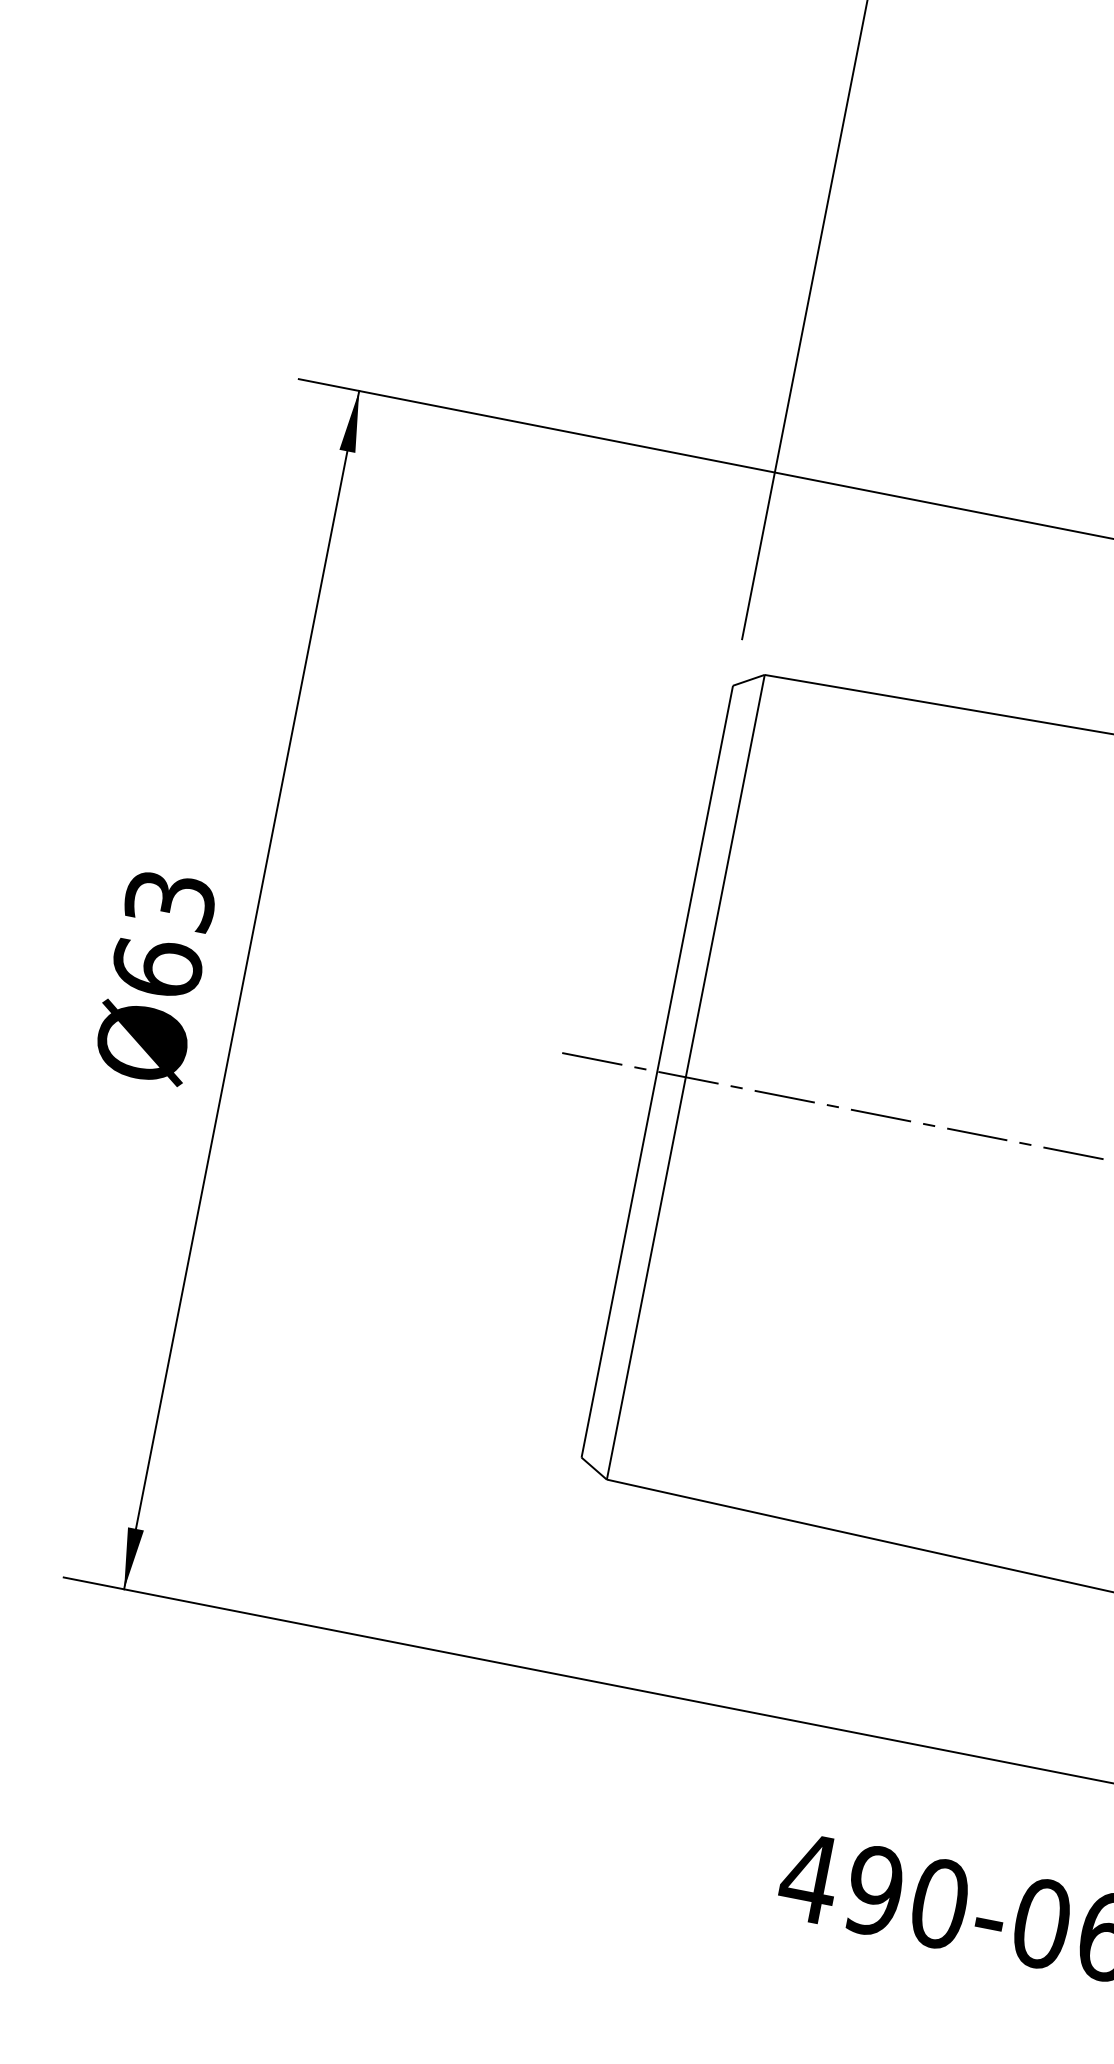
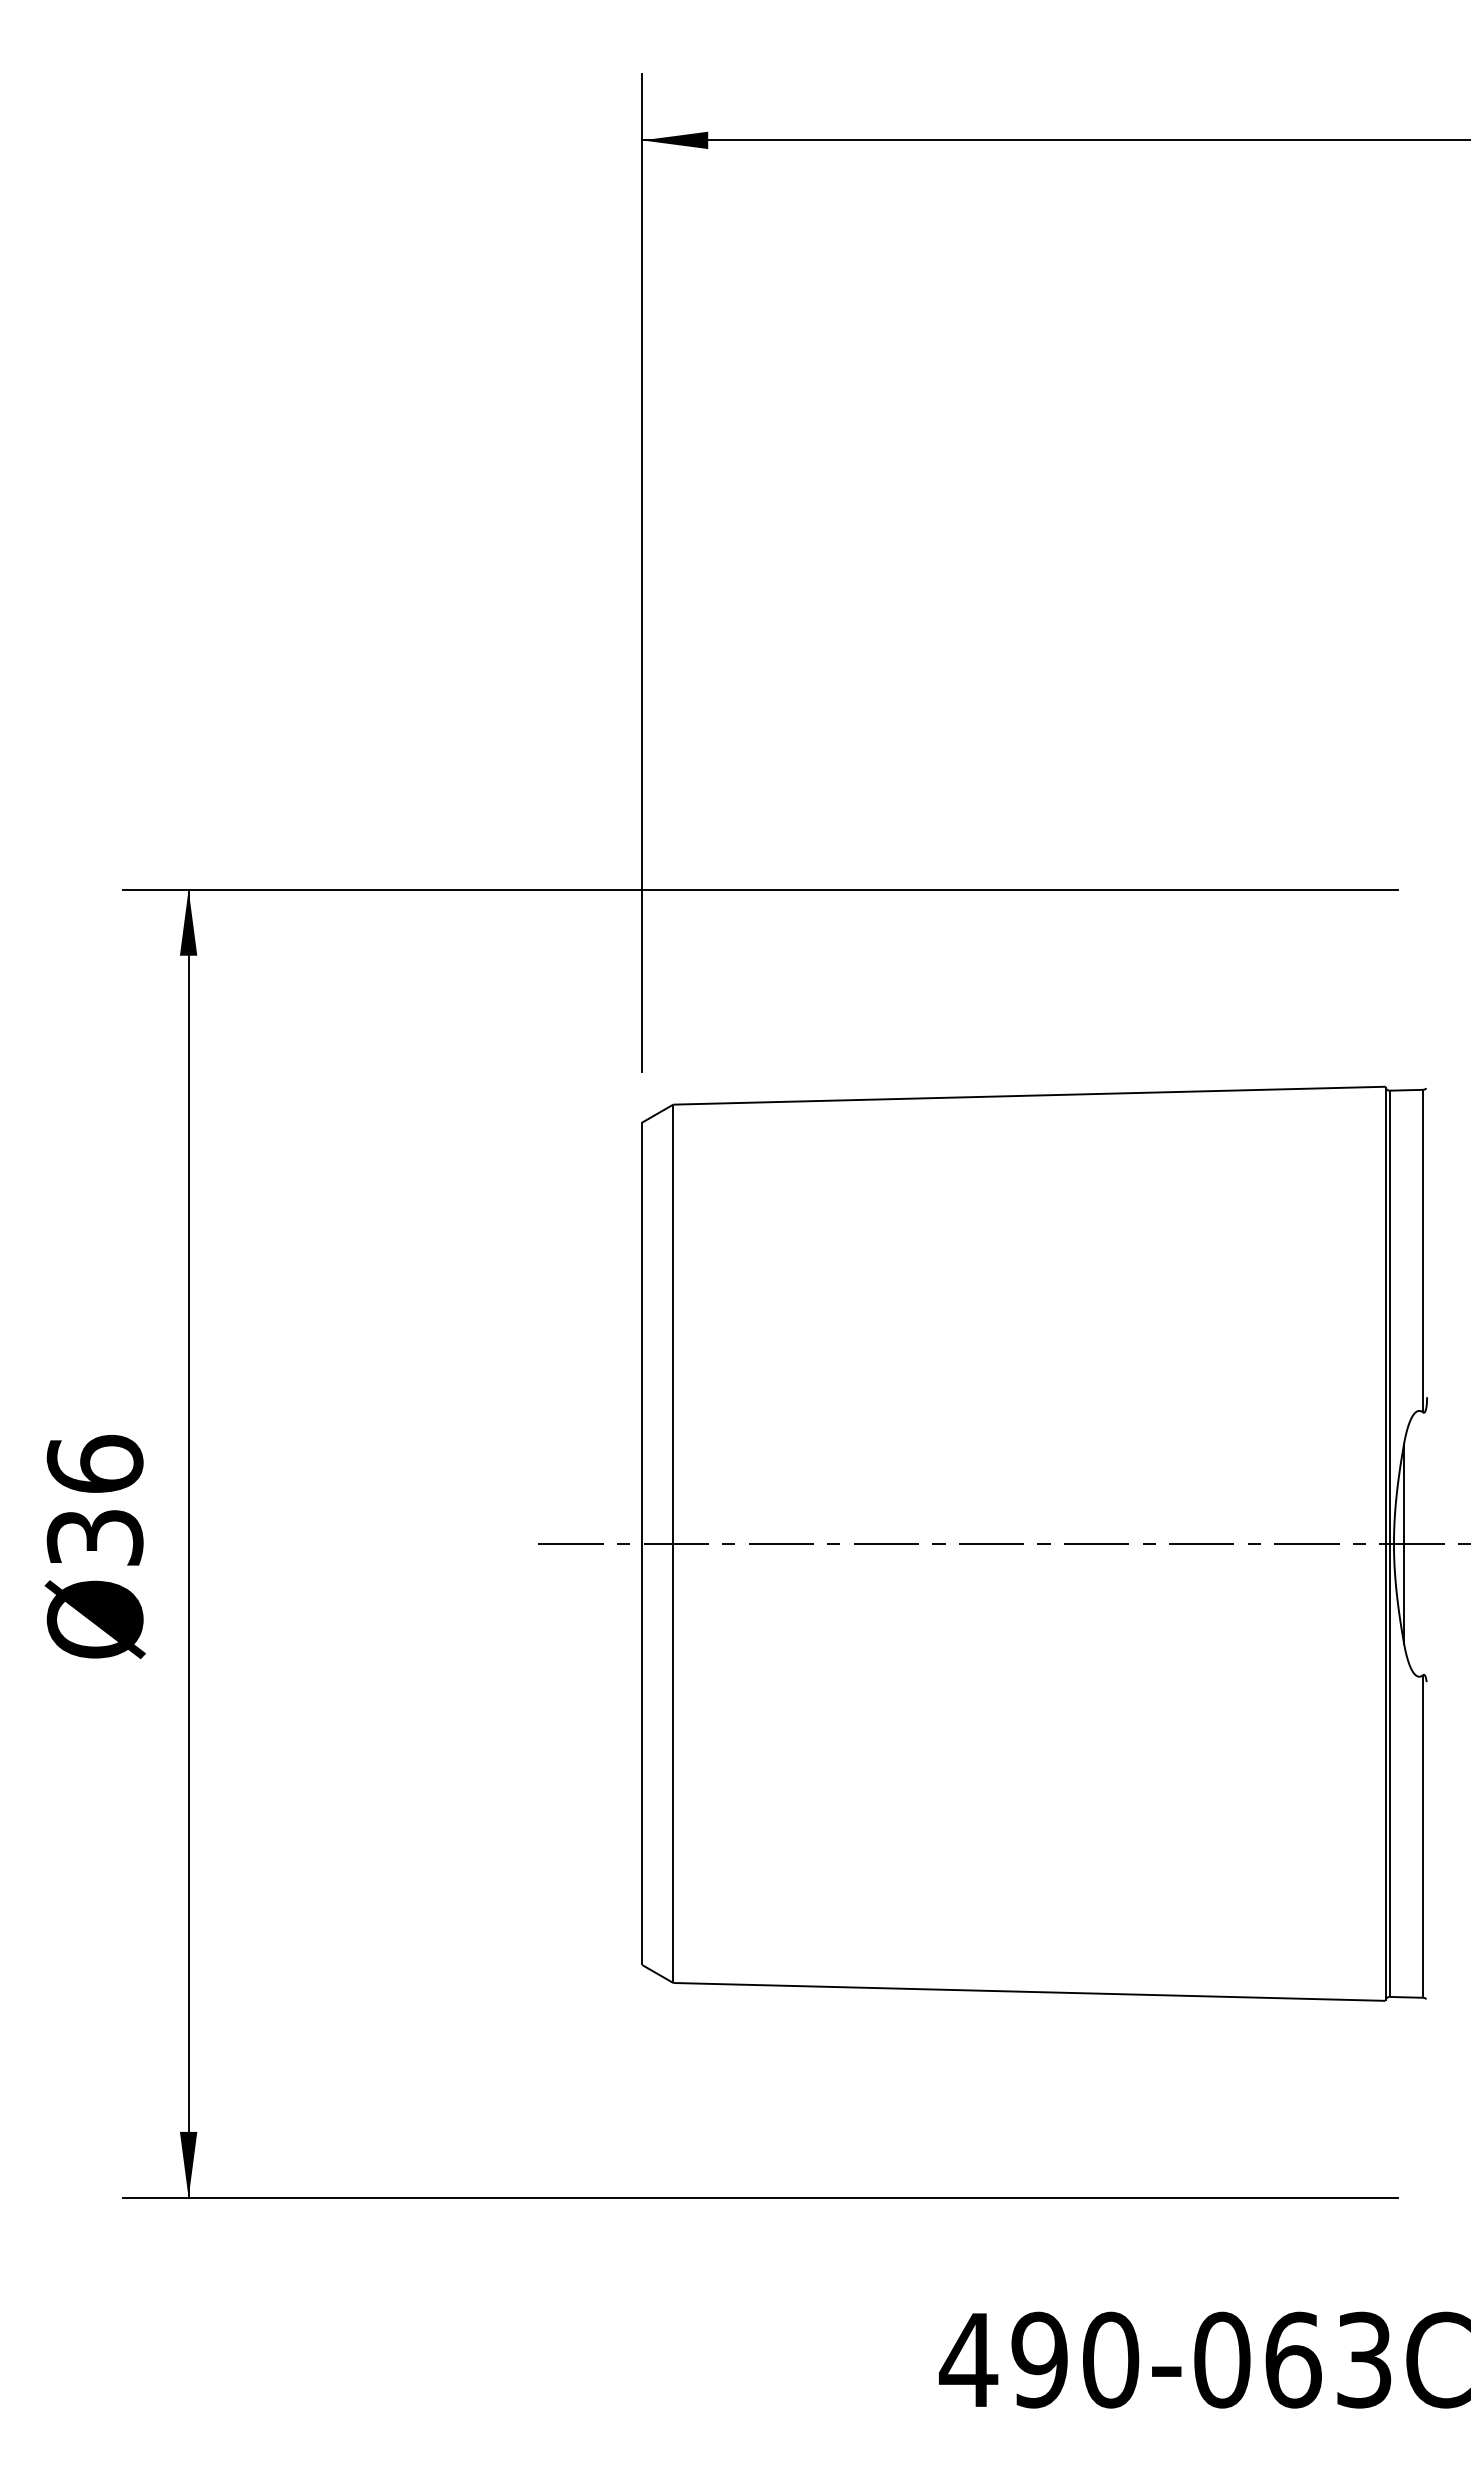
text: (163, 933) -> (94, 1500), Ø63 -> Ø36

